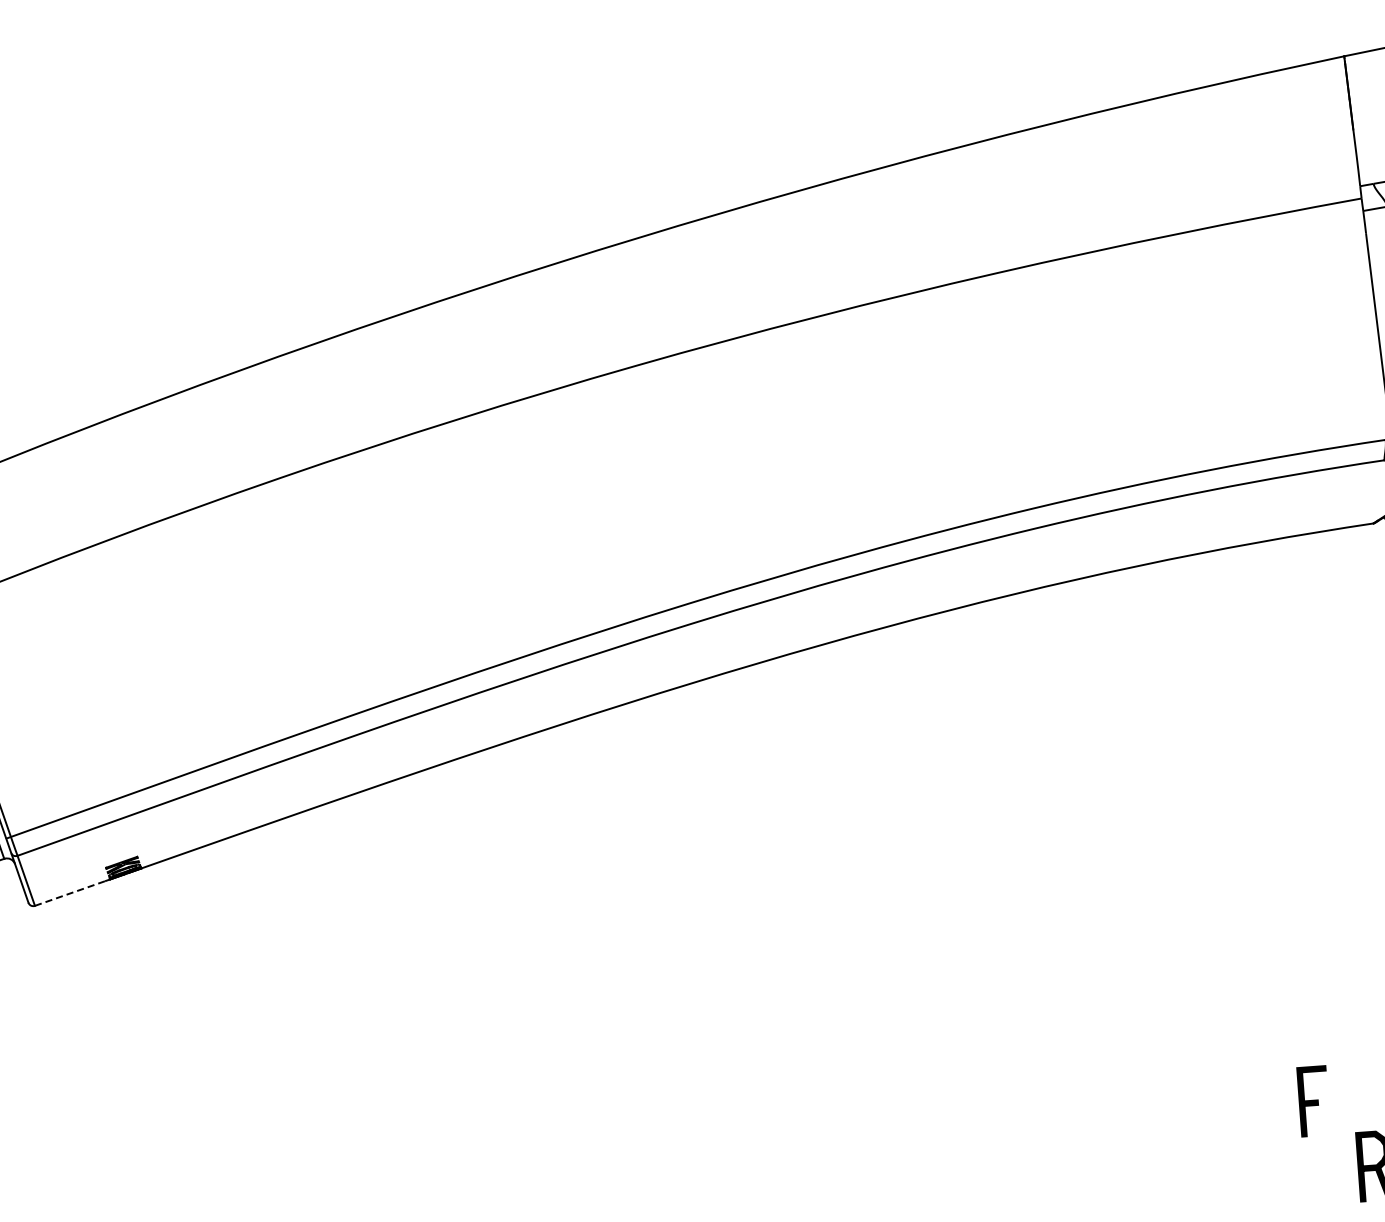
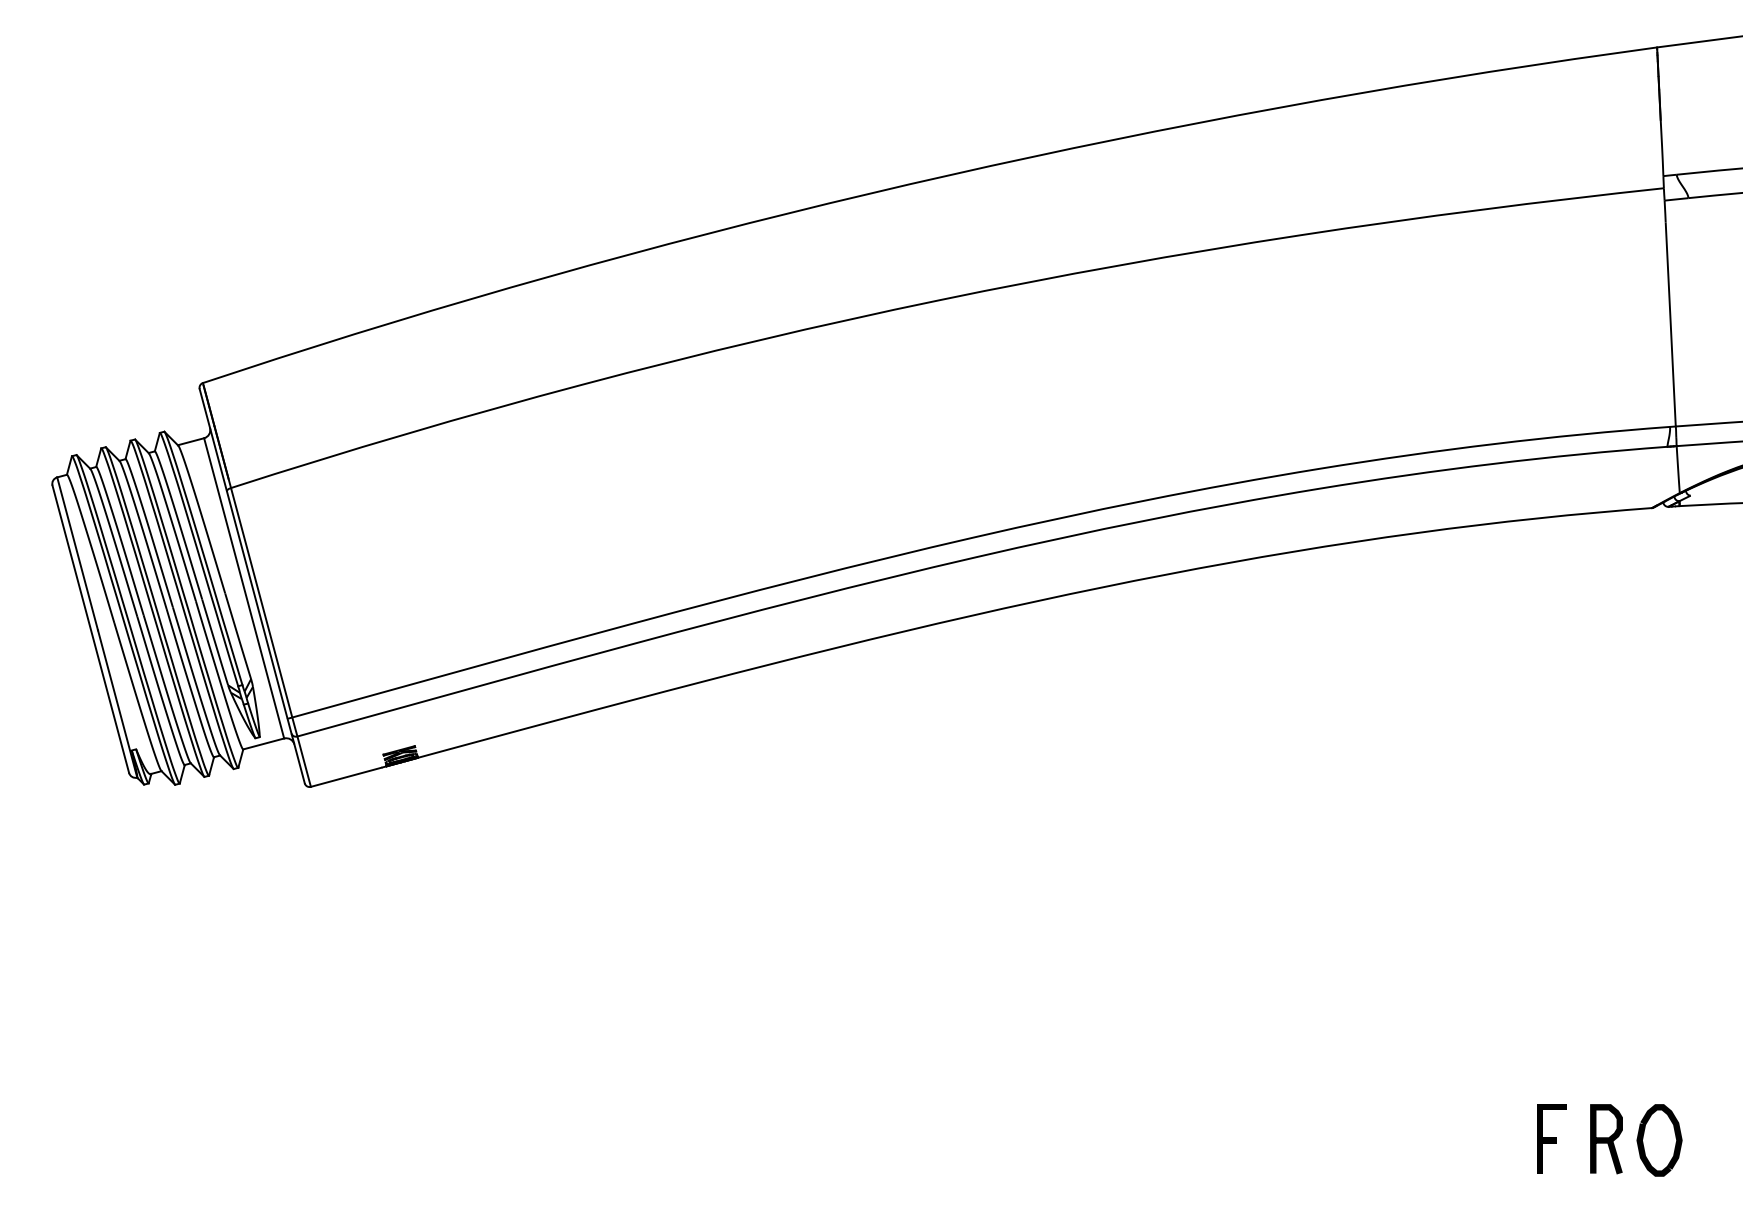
line: (70, 893) -> (346, 777), dashed -> solid
part: (1313, 1100) -> (1551, 1138), moved

